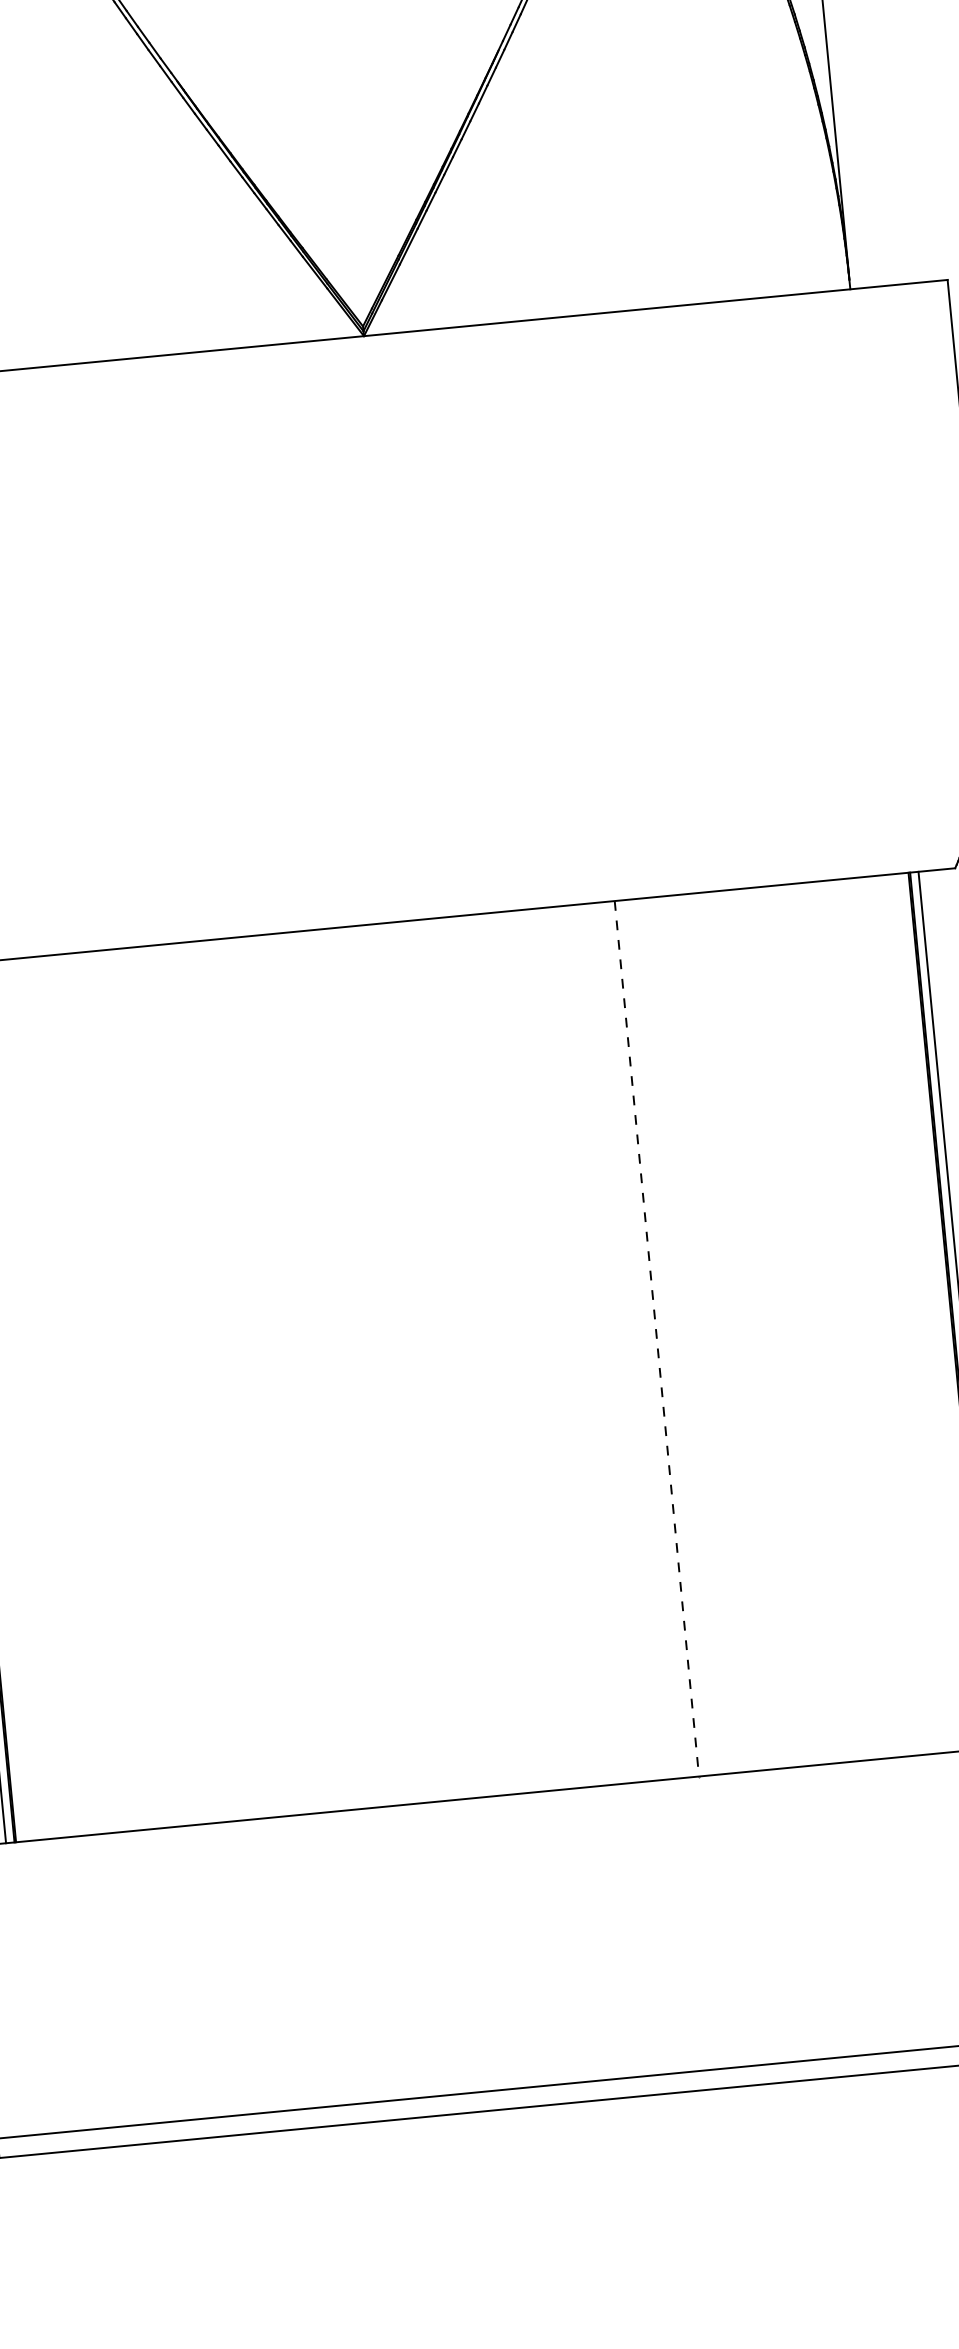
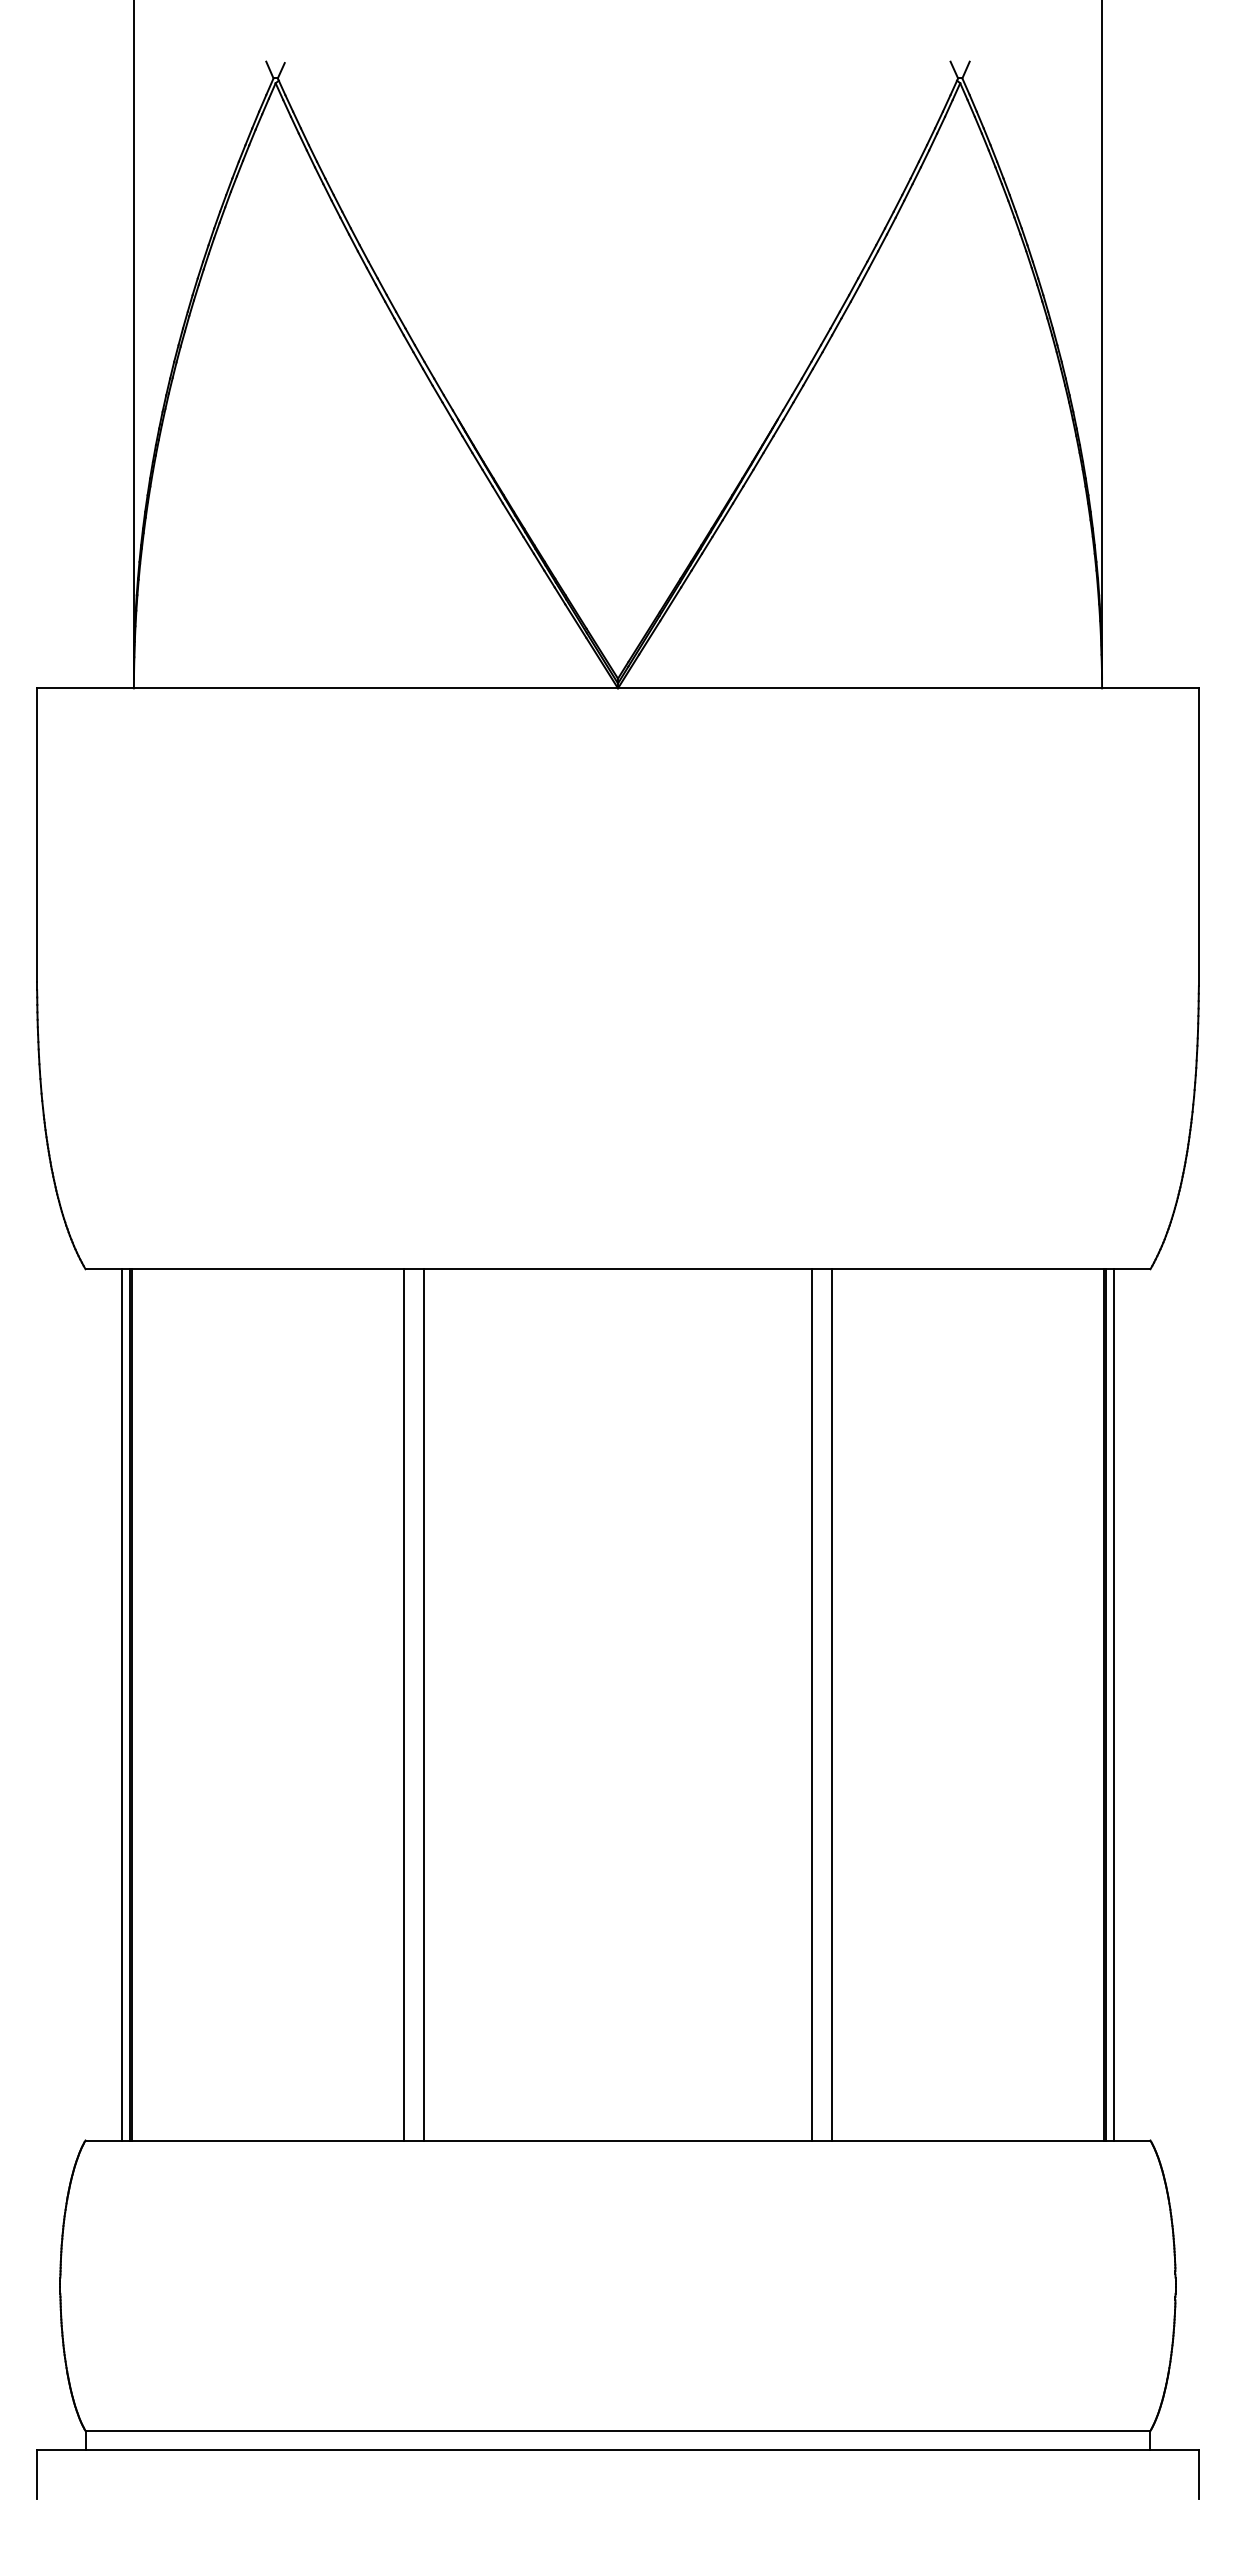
line: (676, 1336) -> (831, 1704), added
line: (656, 1338) -> (811, 1704), dashed -> solid
line: (267, 1375) -> (424, 1704), added
line: (247, 1377) -> (404, 1704), added

